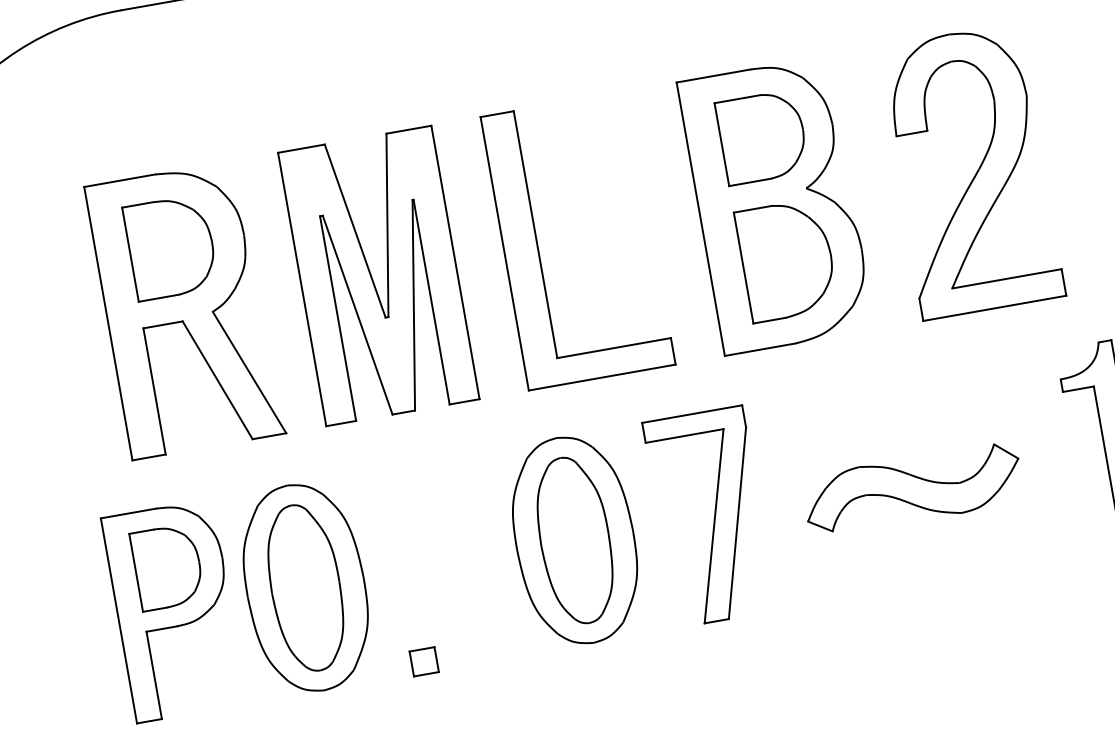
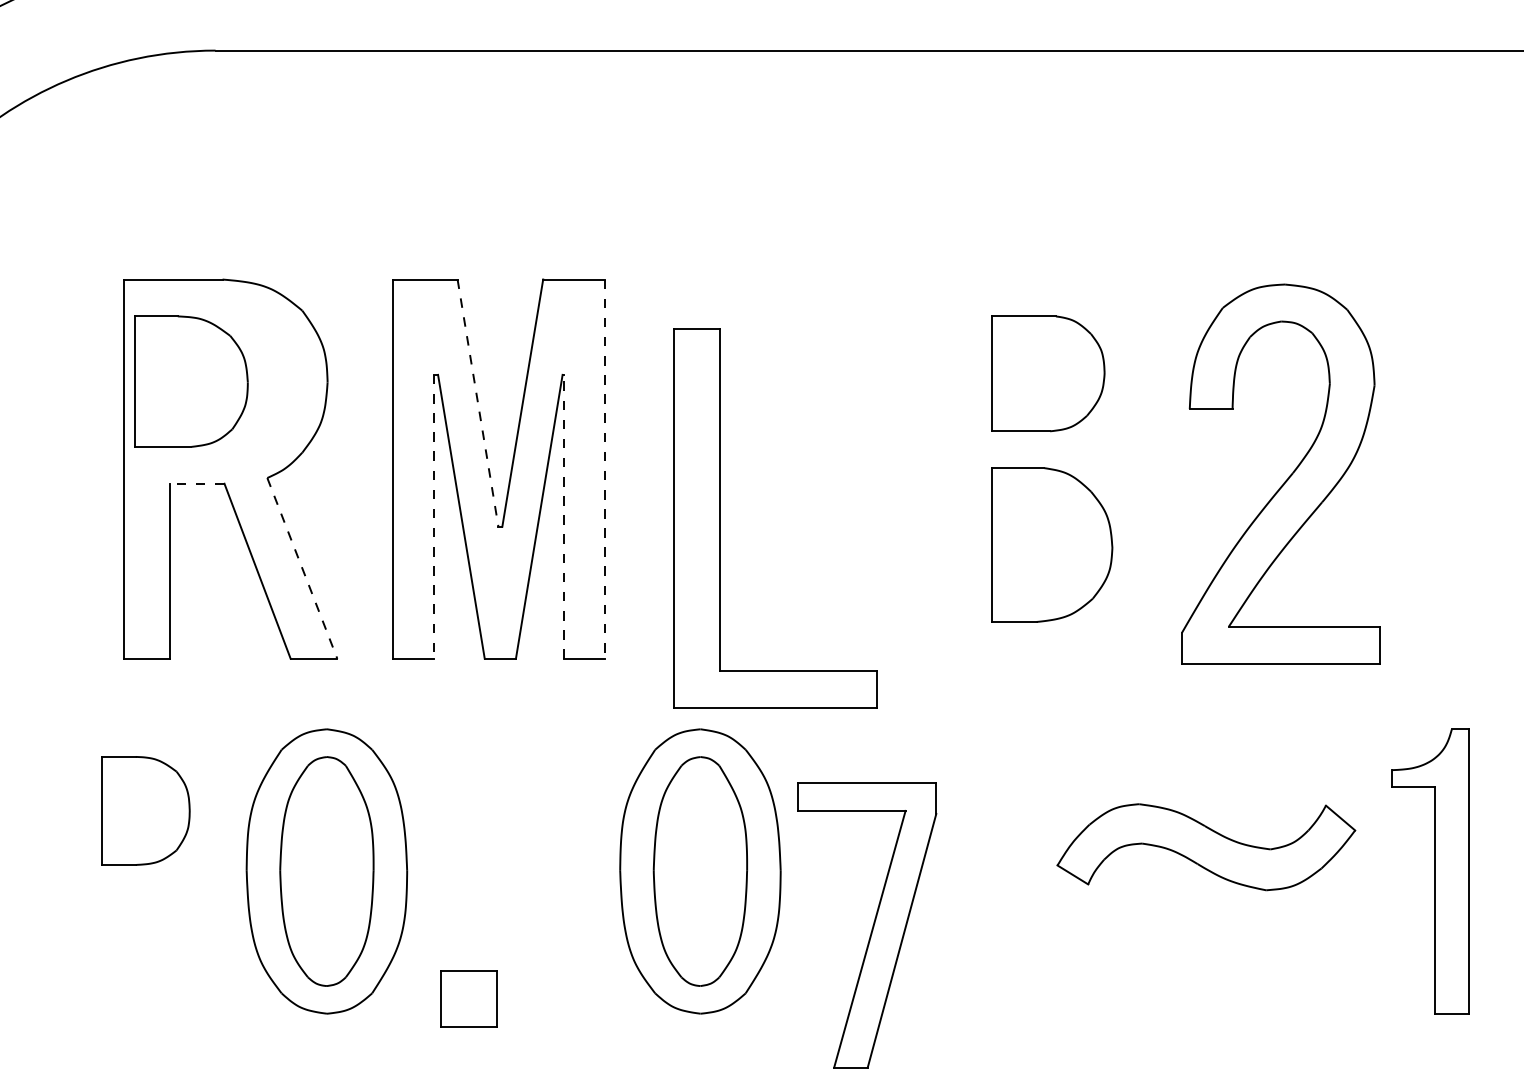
part: (975, 174) -> (1286, 479), moved
part: (776, 205) -> (1050, 468), removed
line: (355, 231) -> (478, 403), solid -> dashed
part: (171, 247) -> (191, 381), moved
part: (538, 248) -> (720, 518), moved
line: (455, 262) -> (605, 469), solid -> dashed
line: (431, 301) -> (563, 516), solid -> dashed
line: (338, 318) -> (434, 516), solid -> dashed
line: (162, 324) -> (196, 483), solid -> dashed
line: (249, 372) -> (302, 568), solid -> dashed
part: (913, 489) -> (1206, 847), moved
part: (710, 516) -> (867, 925), moved
part: (174, 611) -> (144, 871), removed
part: (424, 661) -> (468, 998), size x1.6

